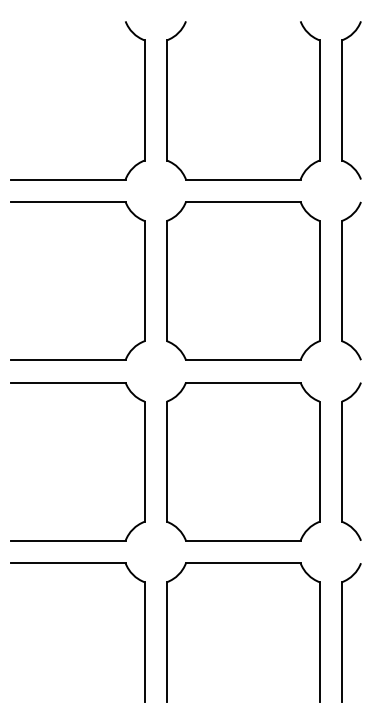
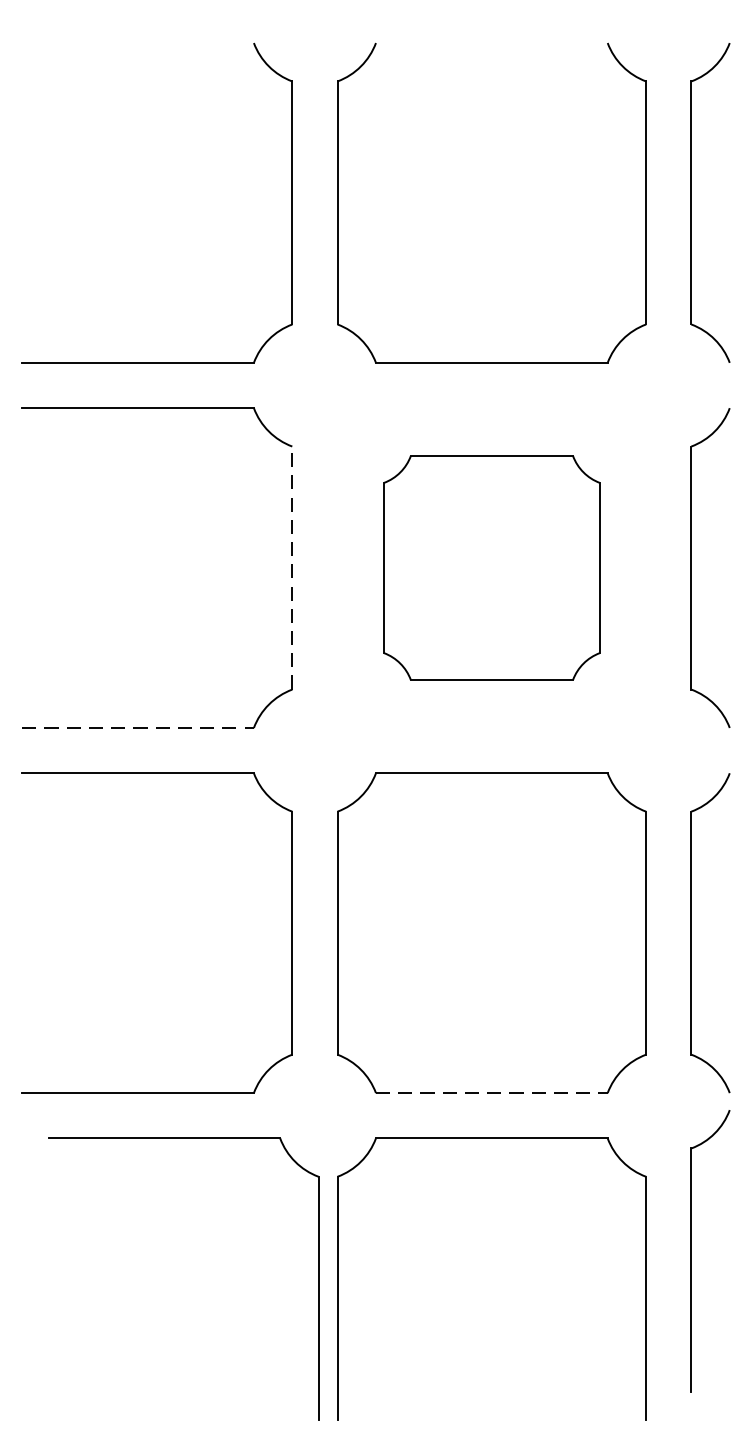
line: (144, 280) -> (292, 566), solid -> dashed
part: (243, 280) -> (492, 566), size x0.7
line: (68, 360) -> (138, 728), solid -> dashed
line: (243, 540) -> (492, 1092), solid -> dashed
part: (144, 632) -> (318, 1278), moved
part: (342, 632) -> (692, 1250), moved

